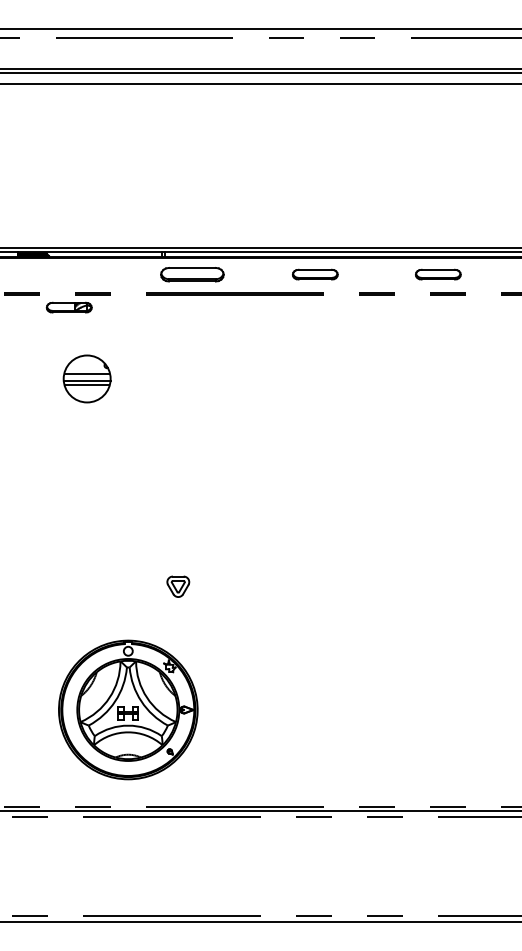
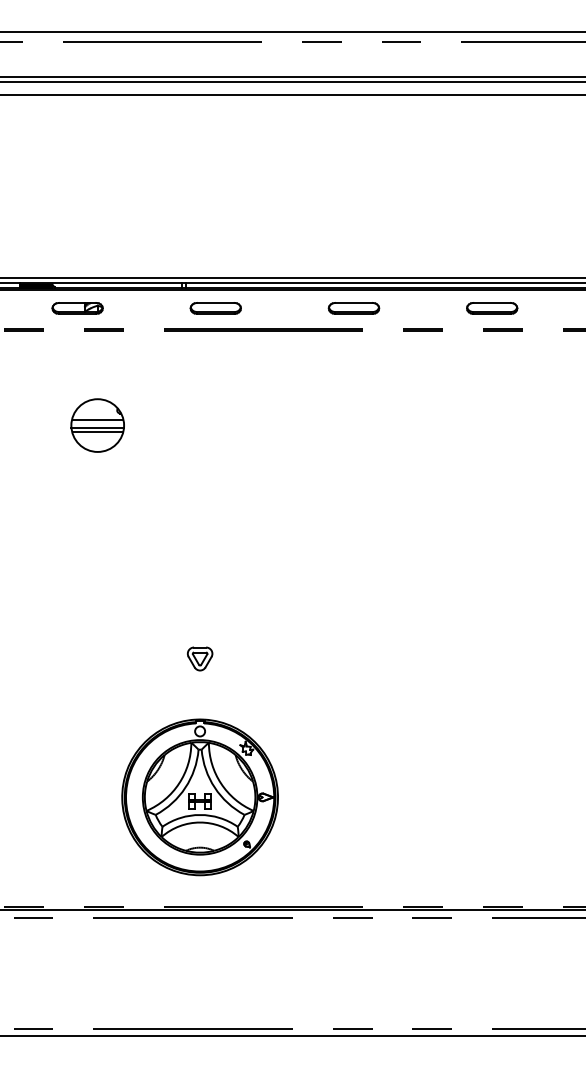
part: (191, 274) -> (214, 308), size x0.71
part: (68, 307) -> (76, 308), moved
part: (128, 709) -> (200, 796), moved

